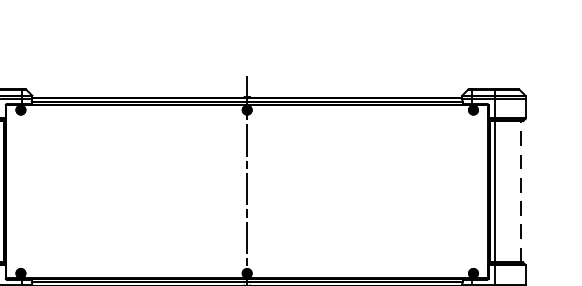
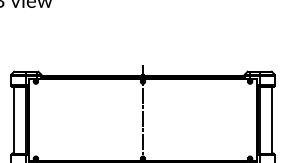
line: (520, 190) -> (272, 119), dashed -> solid

